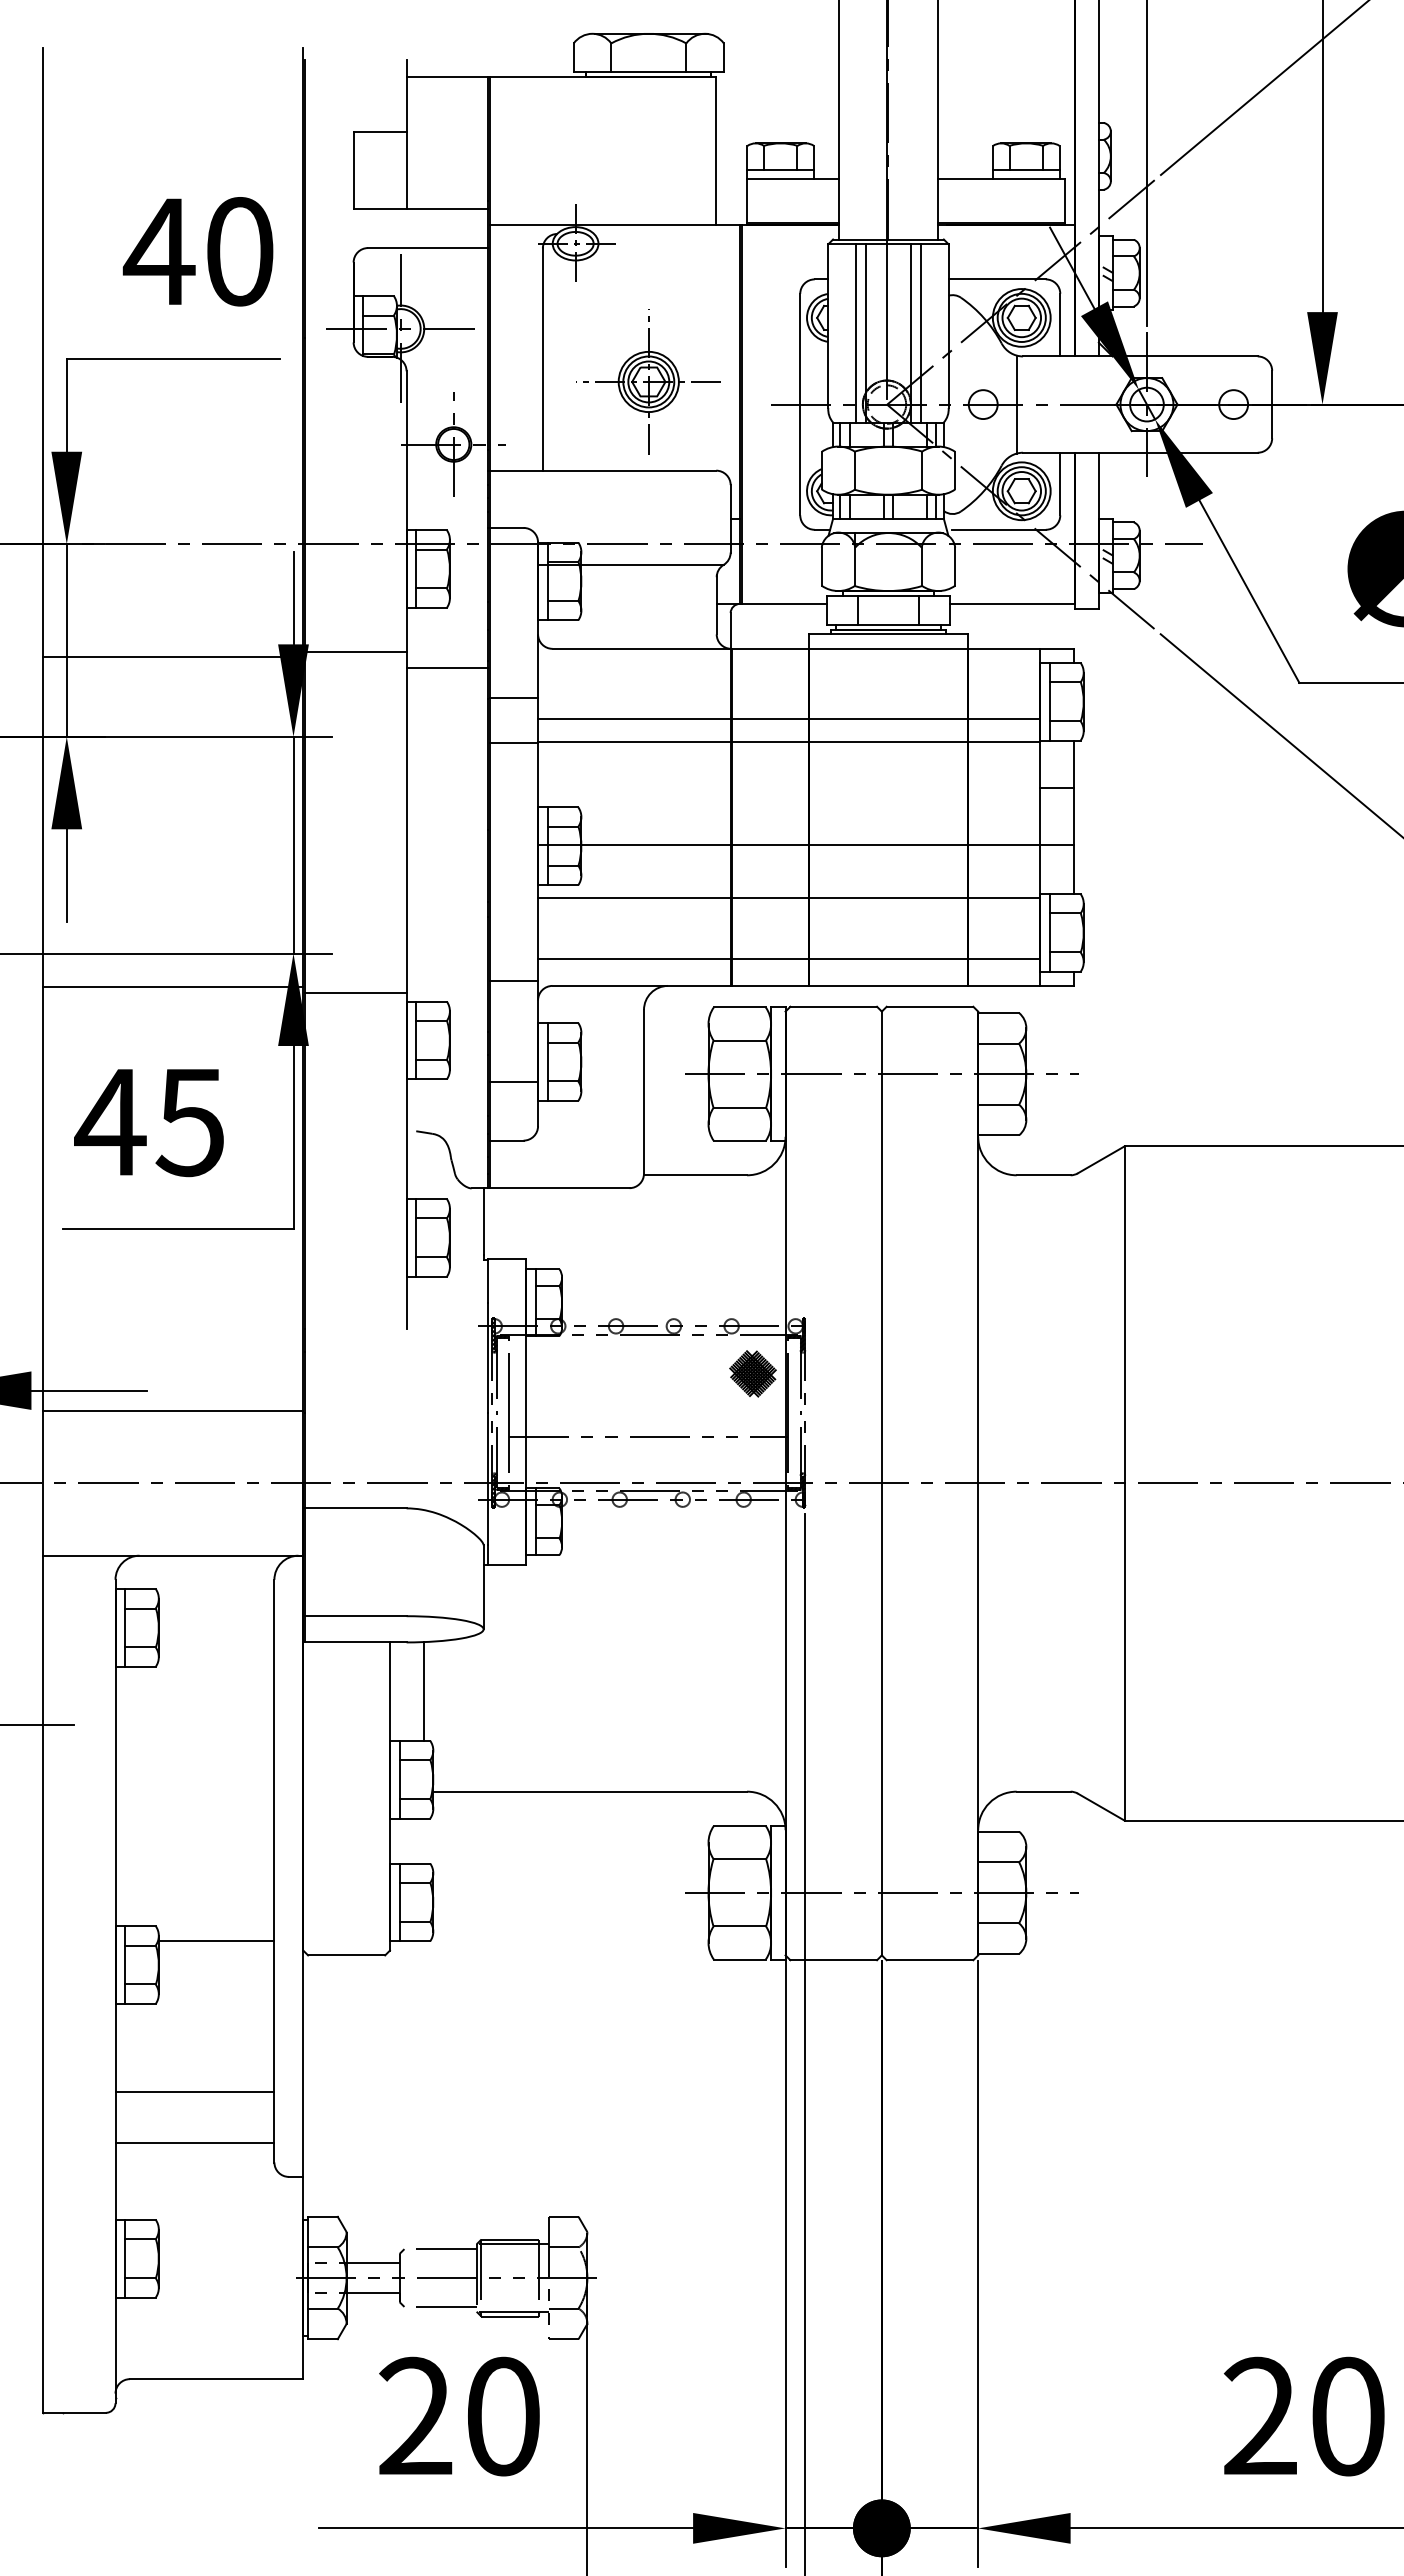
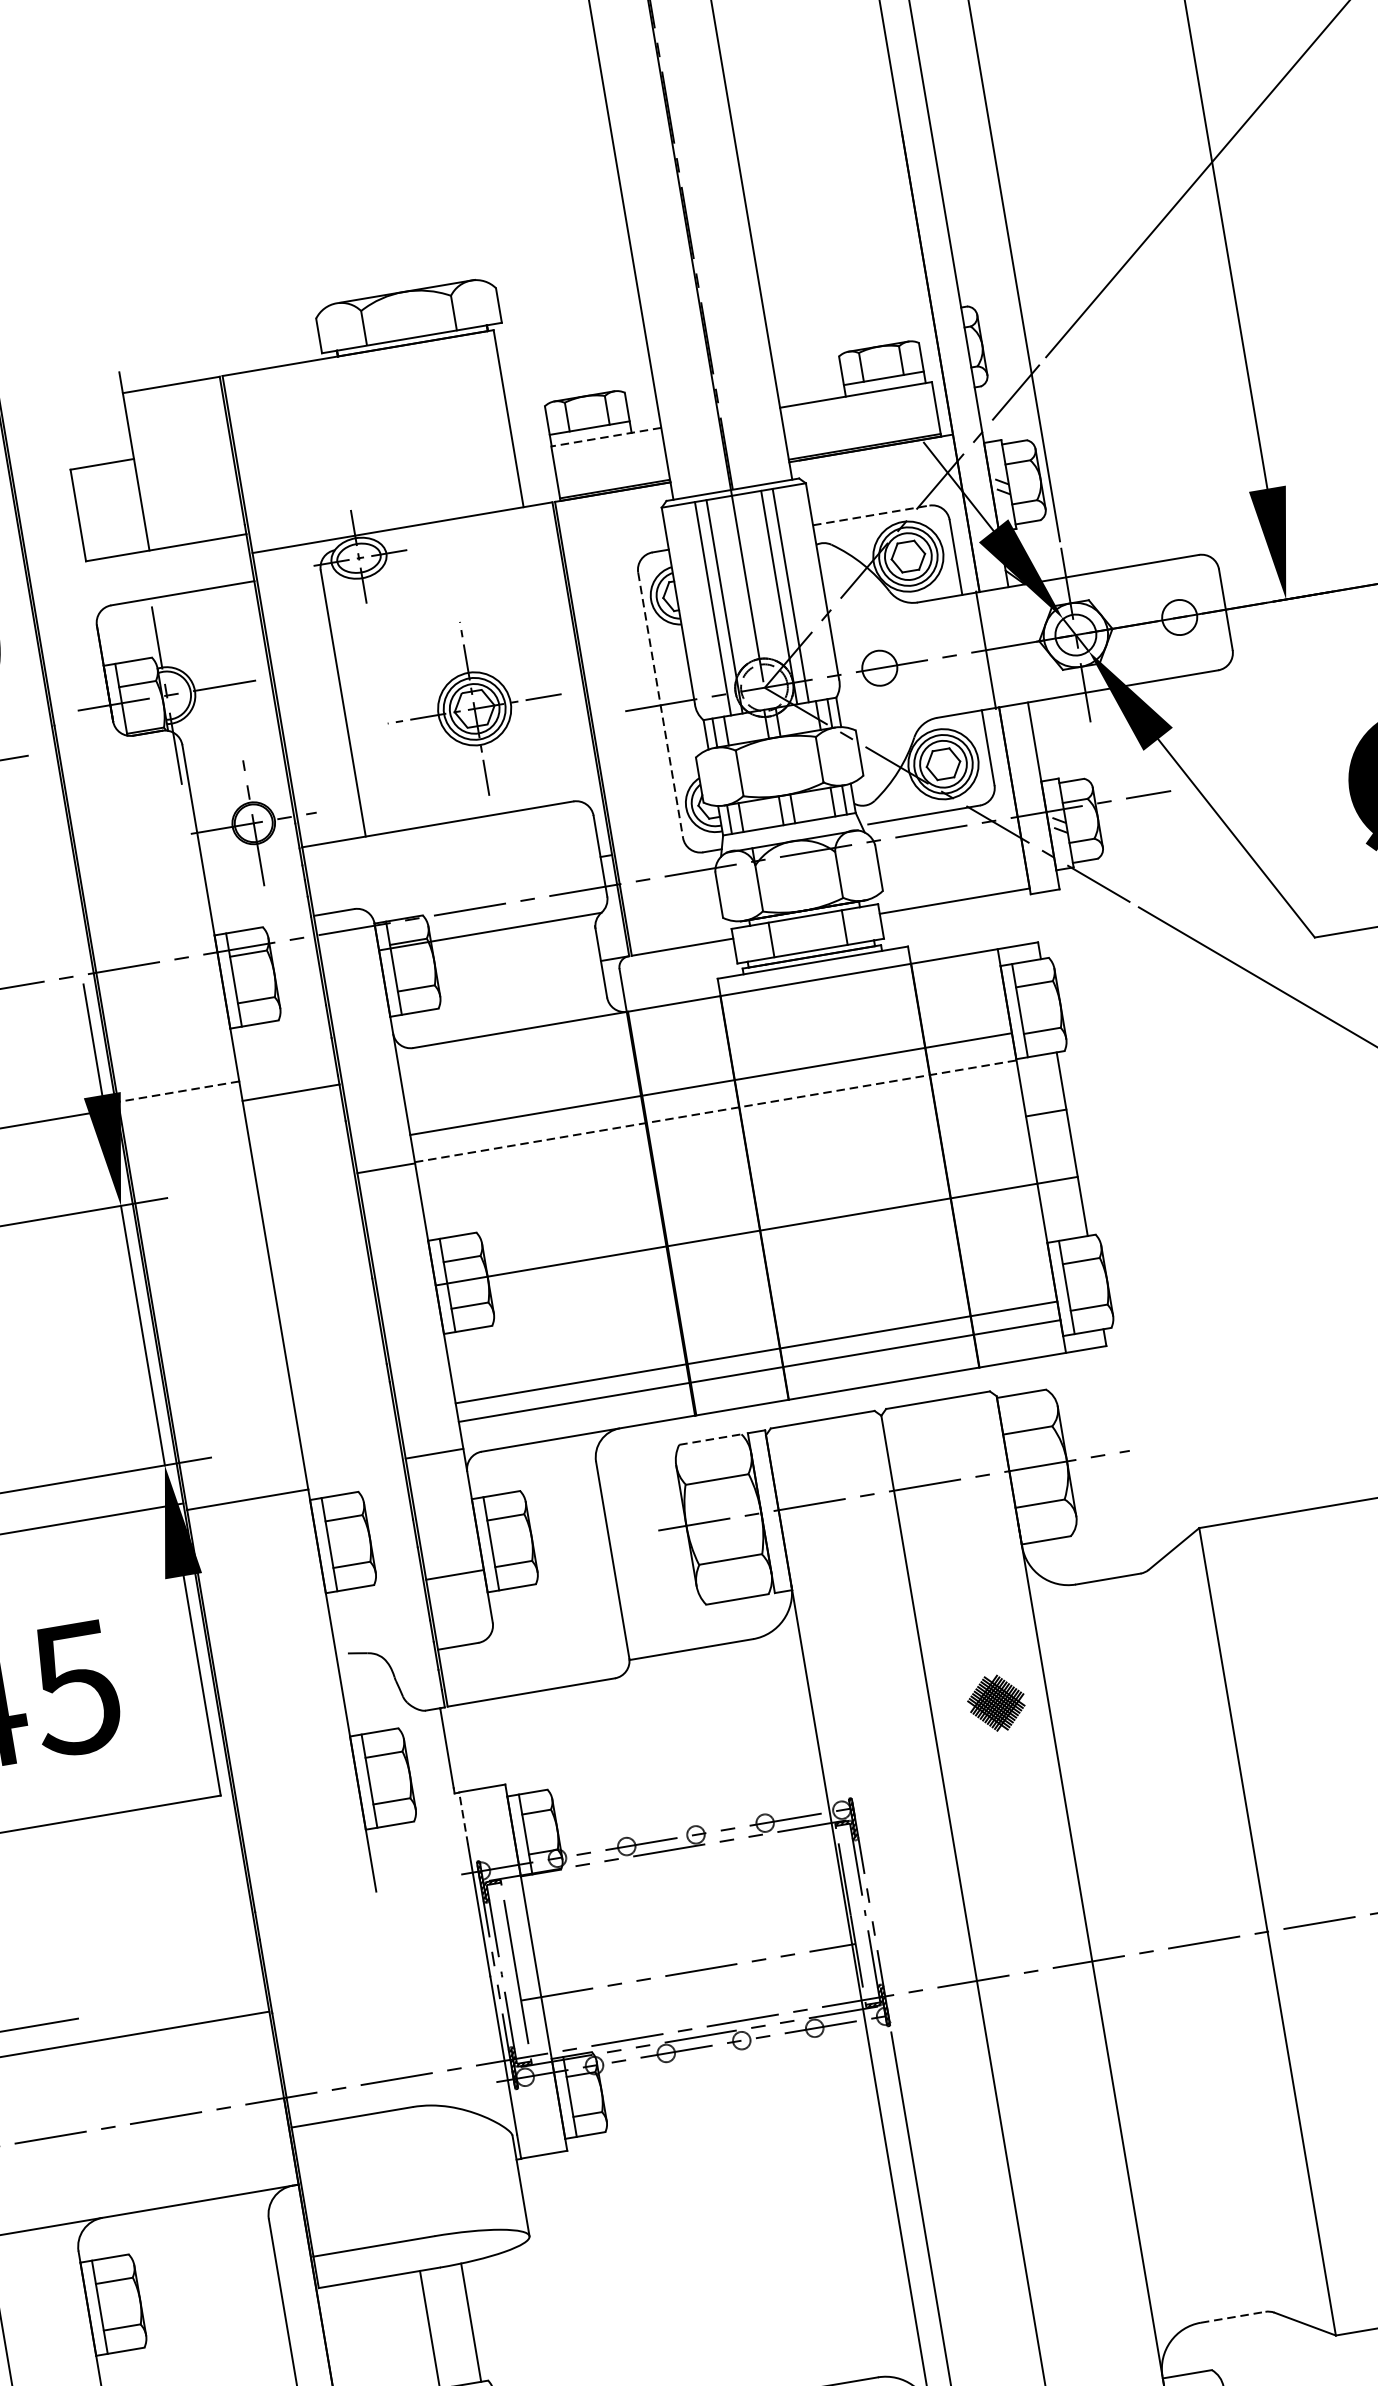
line: (792, 179) -> (605, 437), solid -> dashed
line: (997, 279) -> (871, 515), solid -> dashed
line: (800, 404) -> (660, 705), solid -> dashed
line: (1016, 404) -> (985, 650), moved
line: (356, 652) -> (179, 1092), solid -> dashed
line: (513, 698) -> (376, 1115), removed
line: (789, 741) -> (716, 1110), solid -> dashed
line: (789, 898) -> (756, 1352), moved
line: (739, 1007) -> (710, 1439), solid -> dashed
line: (487, 1281) -> (463, 1818), solid -> dashed
part: (752, 1373) -> (996, 1703), moved
line: (1043, 1791) -> (1232, 2317), solid -> dashed

